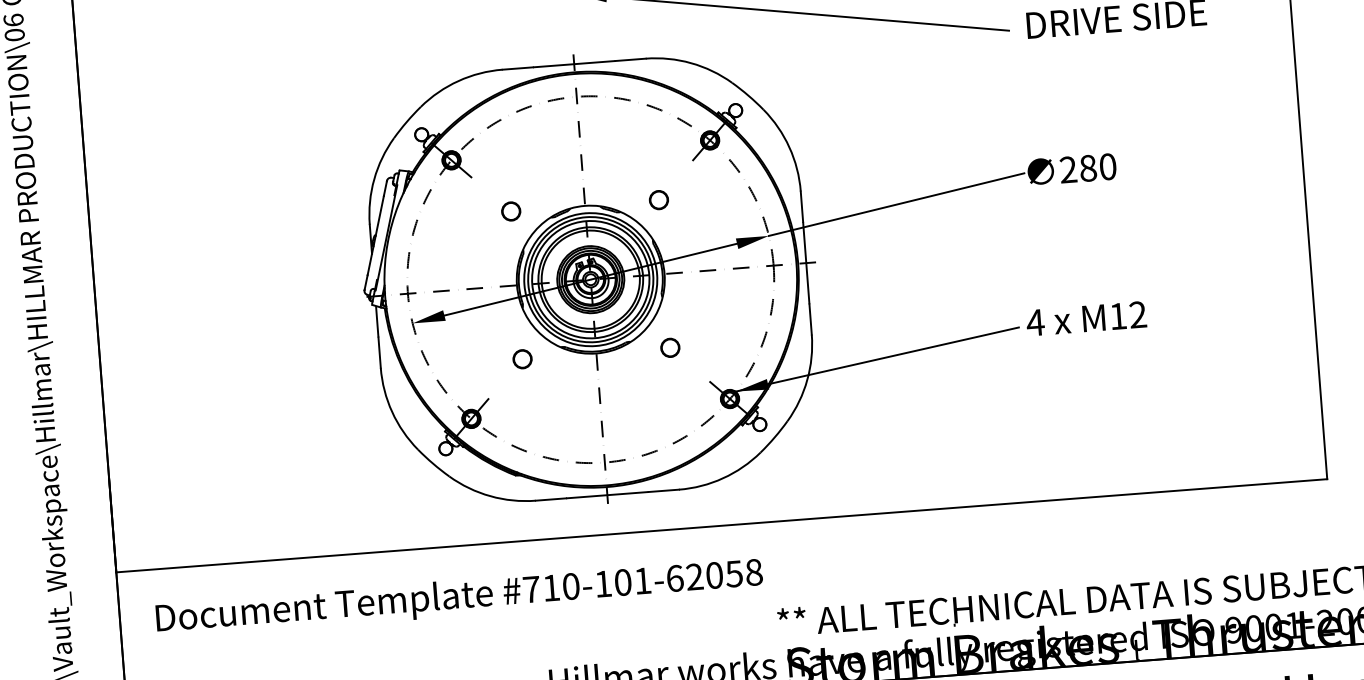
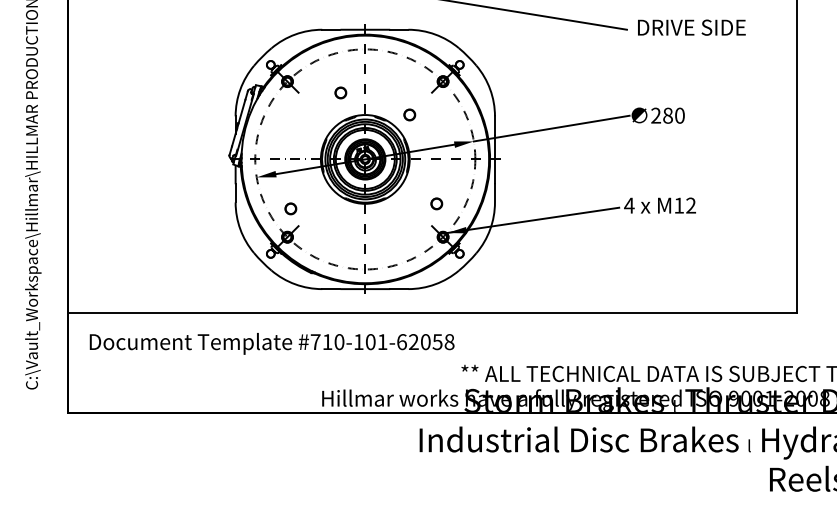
circle: (510, 210) -> (340, 92), moved
circle: (669, 347) -> (436, 203), moved
circle: (521, 358) -> (290, 208), moved

